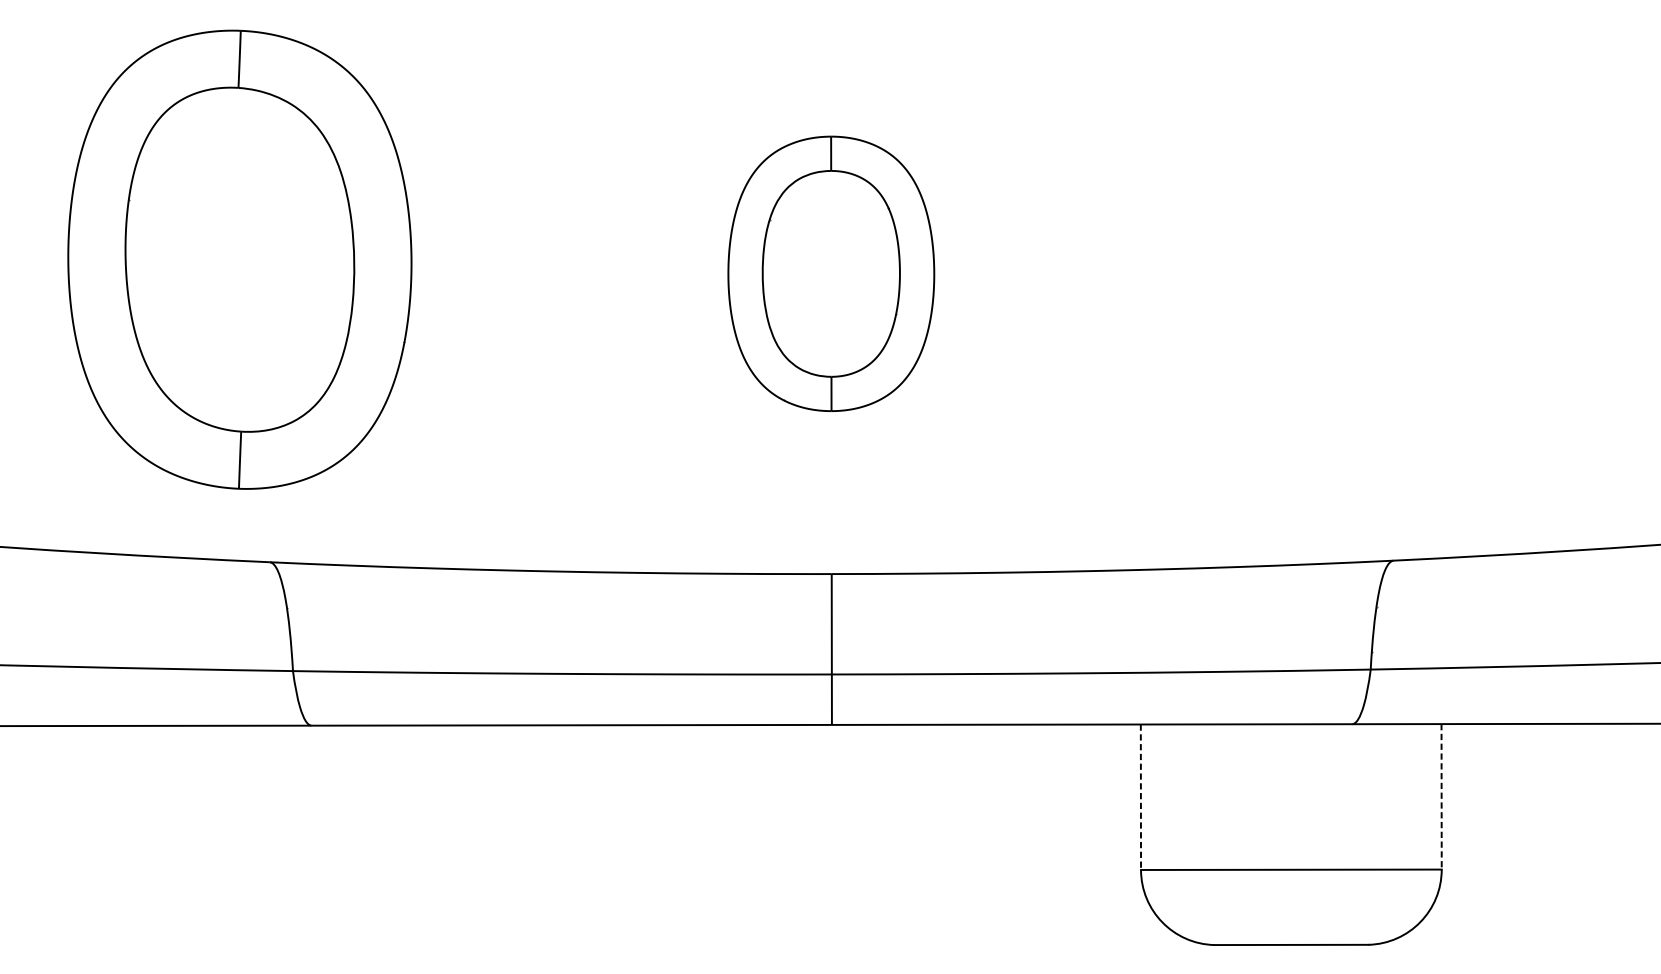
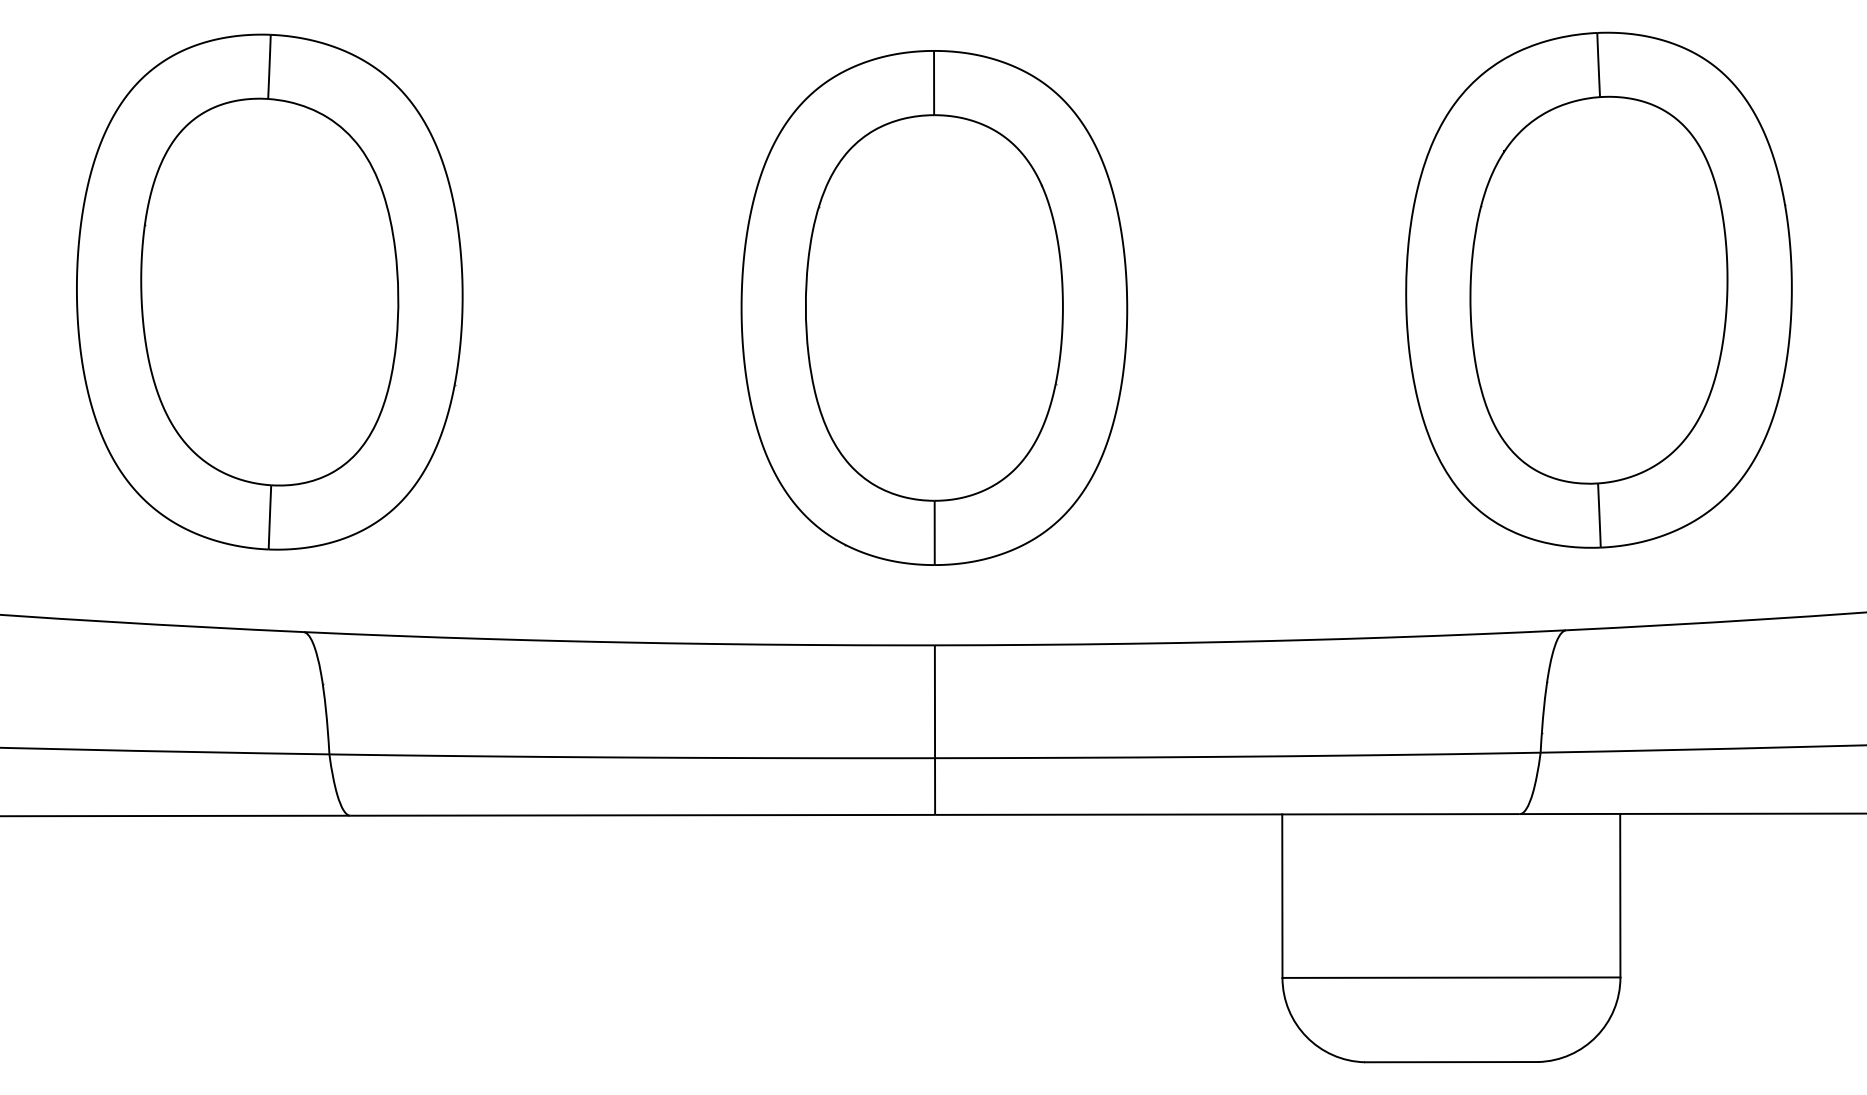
part: (1422, 257) -> (1598, 289), added
part: (831, 273) -> (934, 307), size x1.67
line: (1441, 796) -> (1620, 895), dashed -> solid
line: (1141, 797) -> (1282, 896), dashed -> solid

